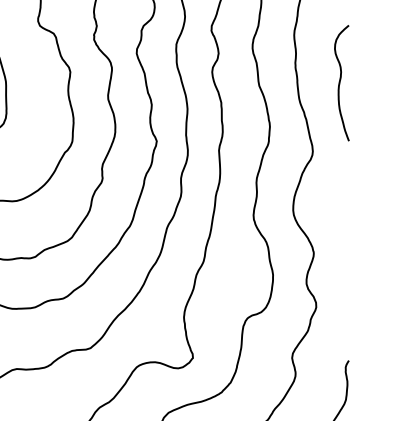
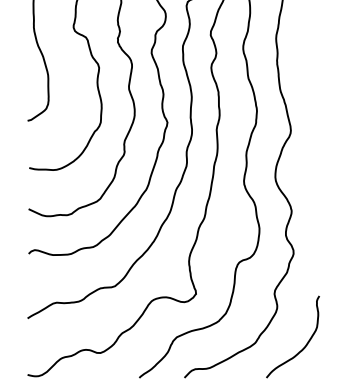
curve: (341, 81) -> (313, 75), removed

